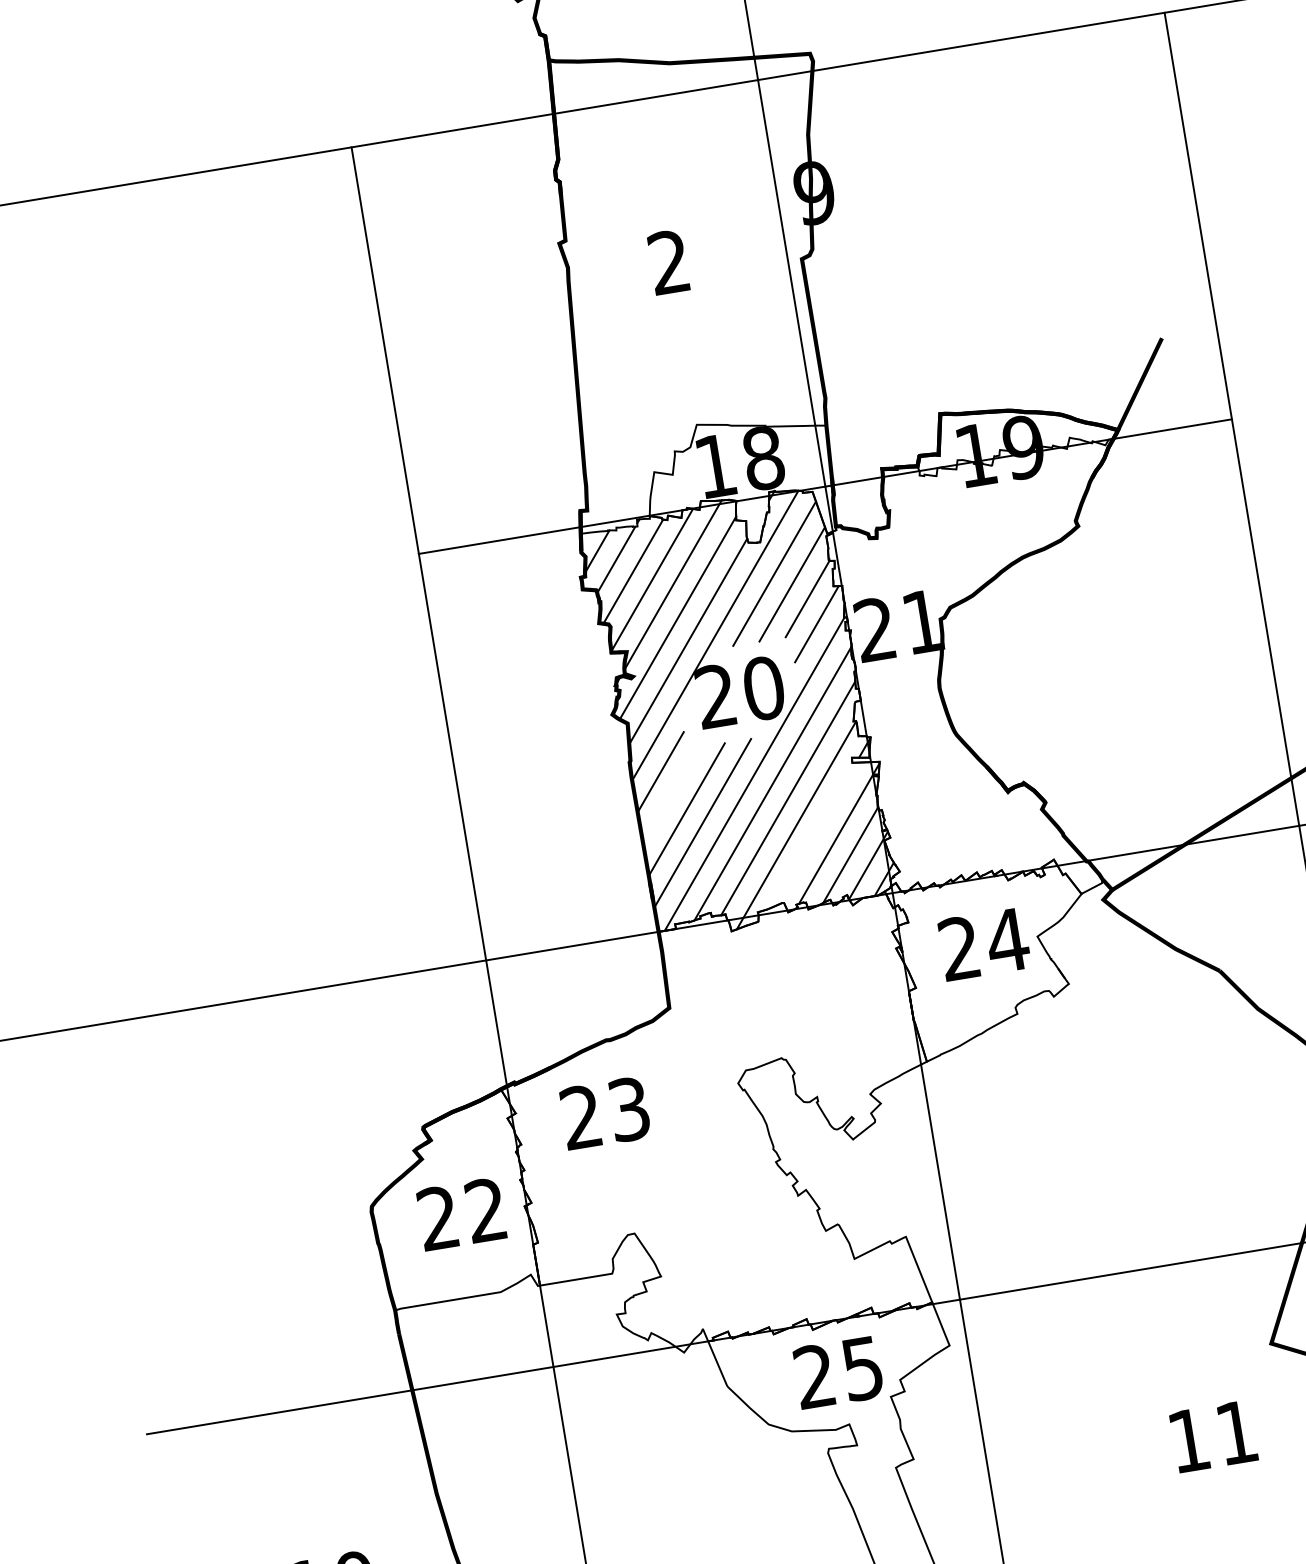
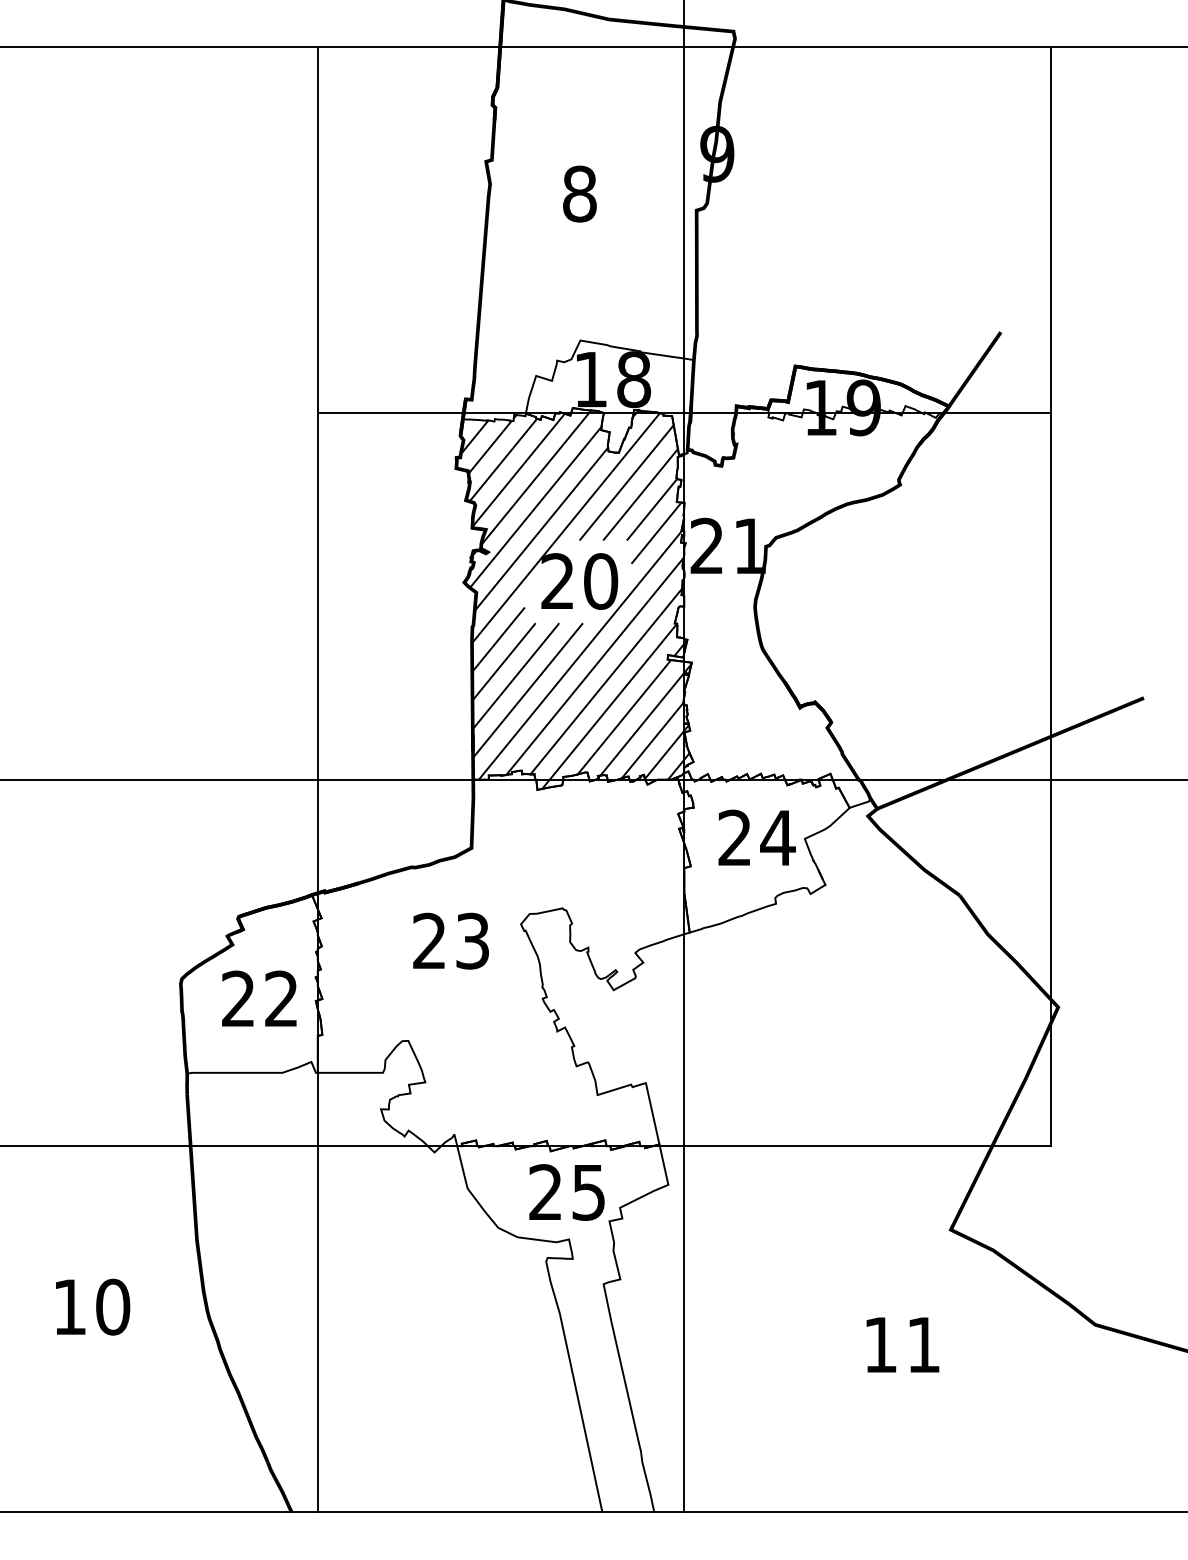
text: (668, 261) -> (579, 193), 2 -> 8
line: (670, 795) -> (503, 661), added
line: (815, 835) -> (624, 717), added
text: (604, 1112) -> (450, 940), moved
text: (1213, 1436) -> (902, 1344), moved

